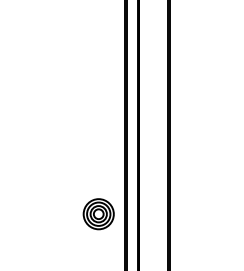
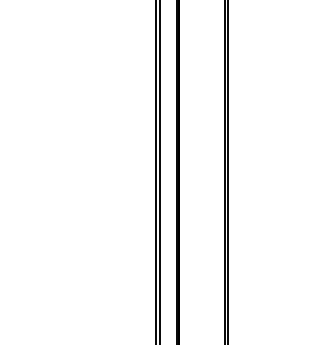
part: (98, 214) -> (112, 252), removed

